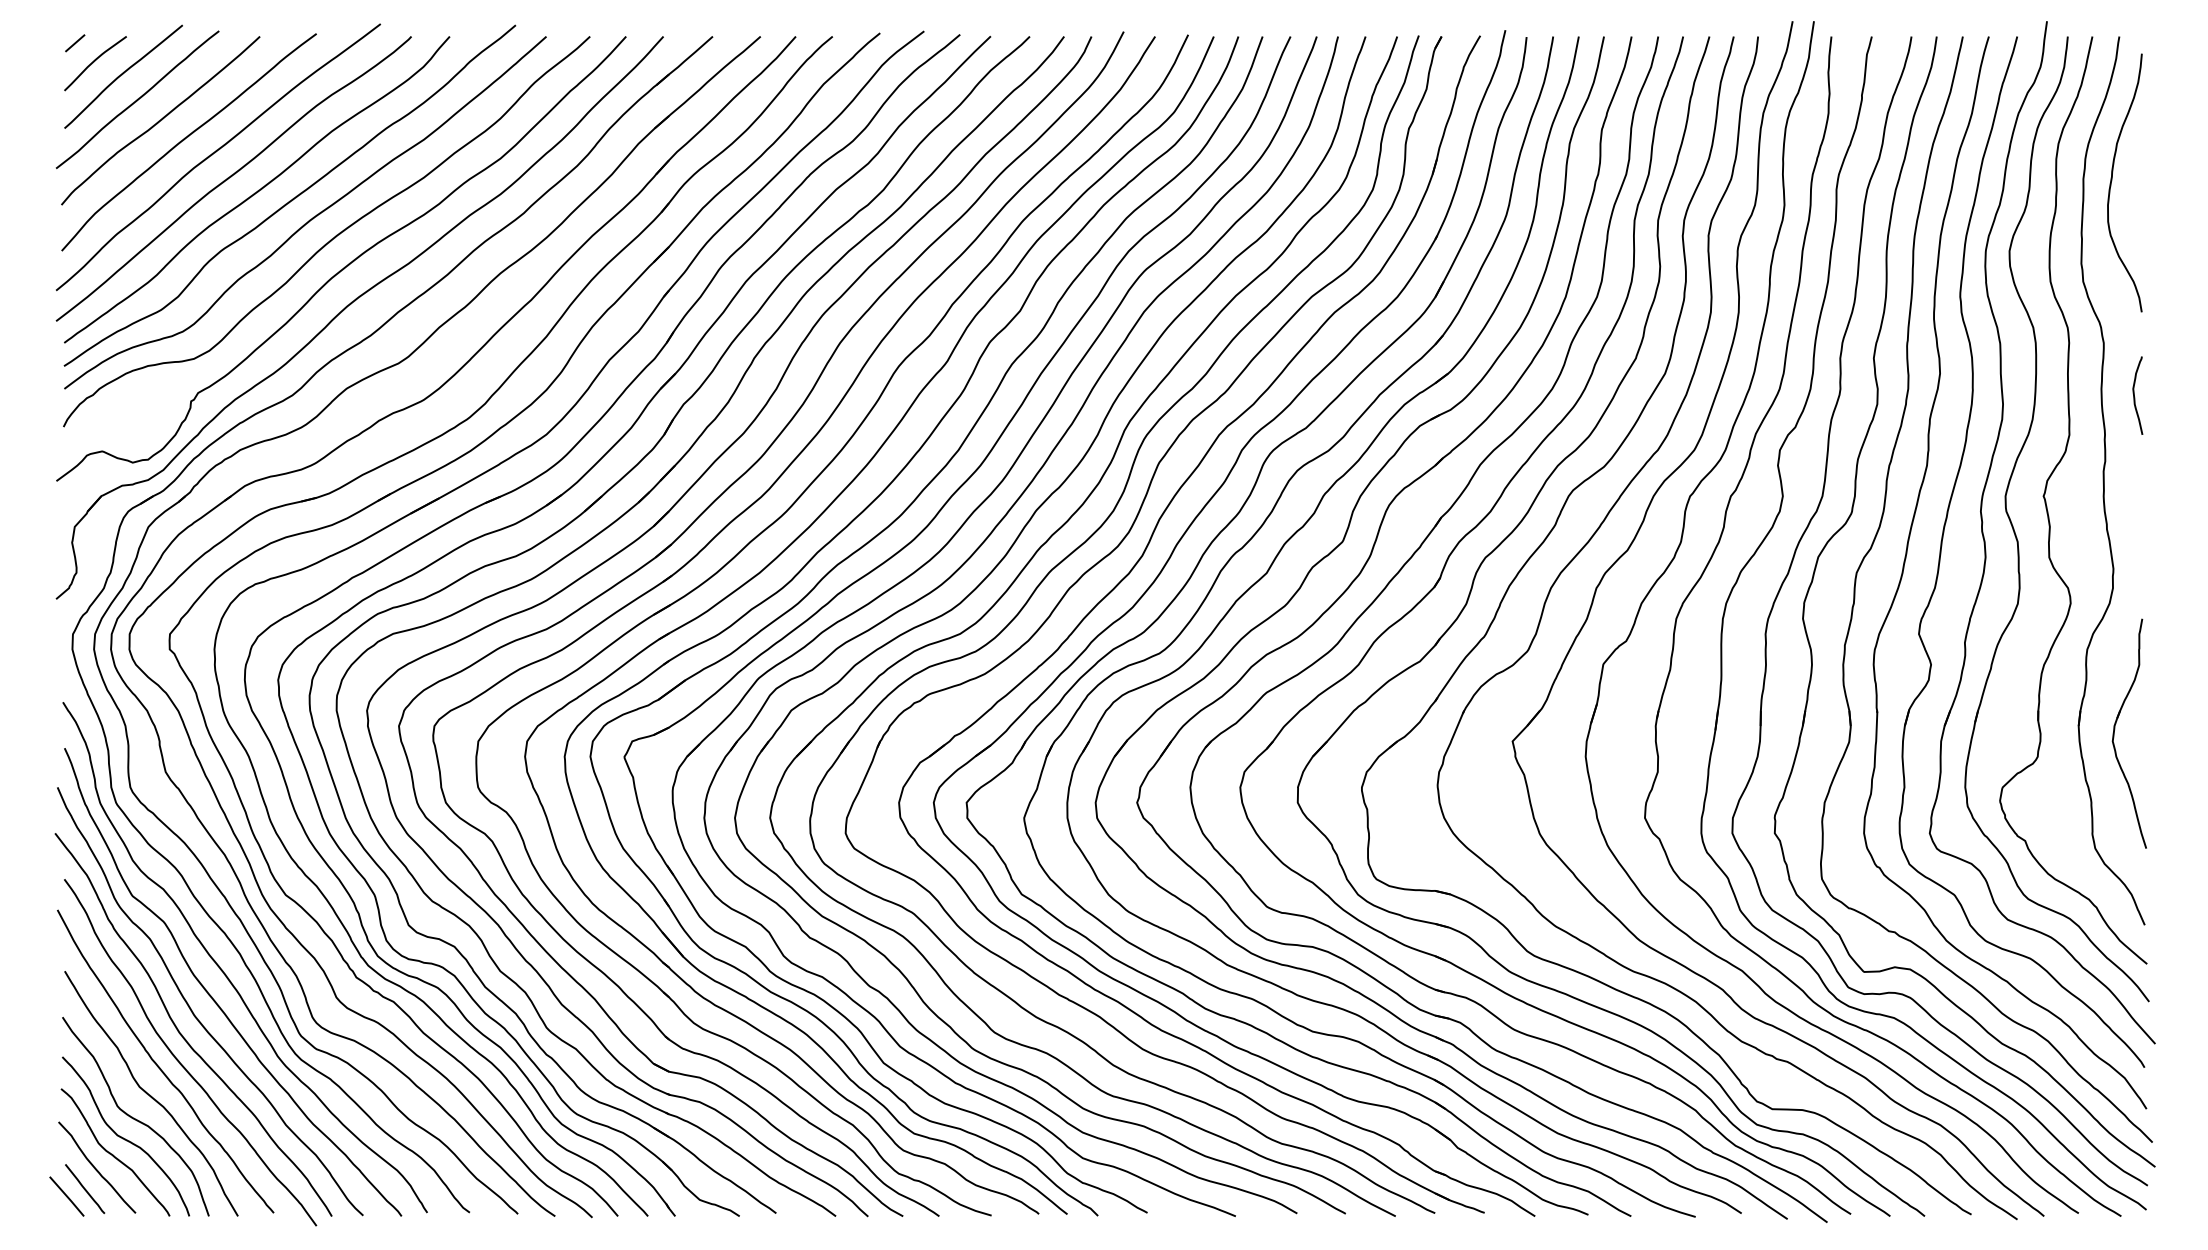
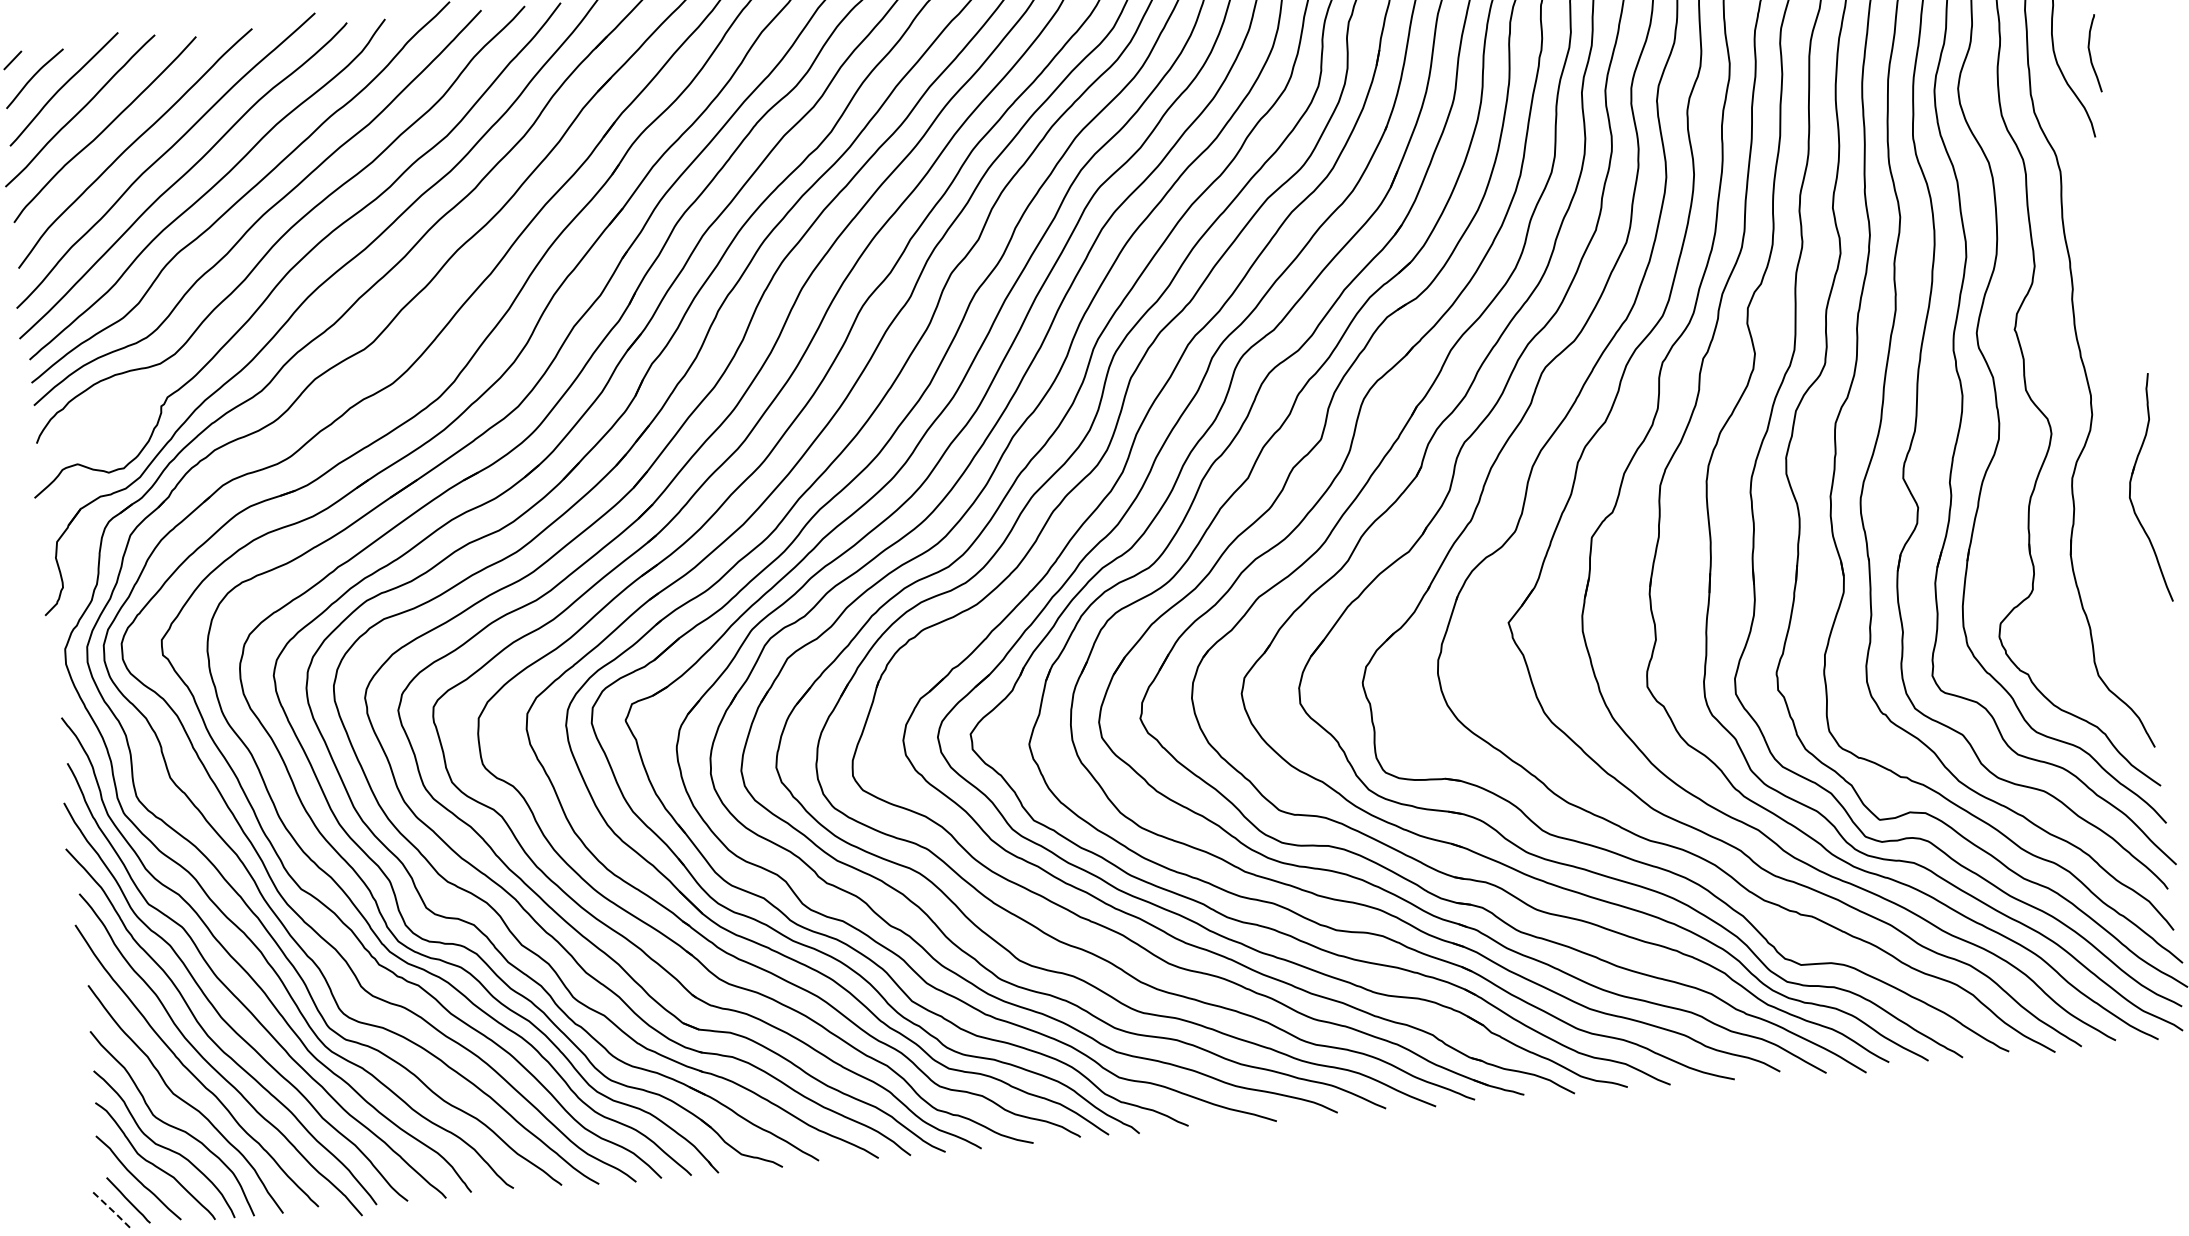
curve: (2135, 397) -> (2091, 55), moved
part: (2115, 729) -> (2131, 485), moved
line: (67, 1196) -> (111, 1209), solid -> dashed

